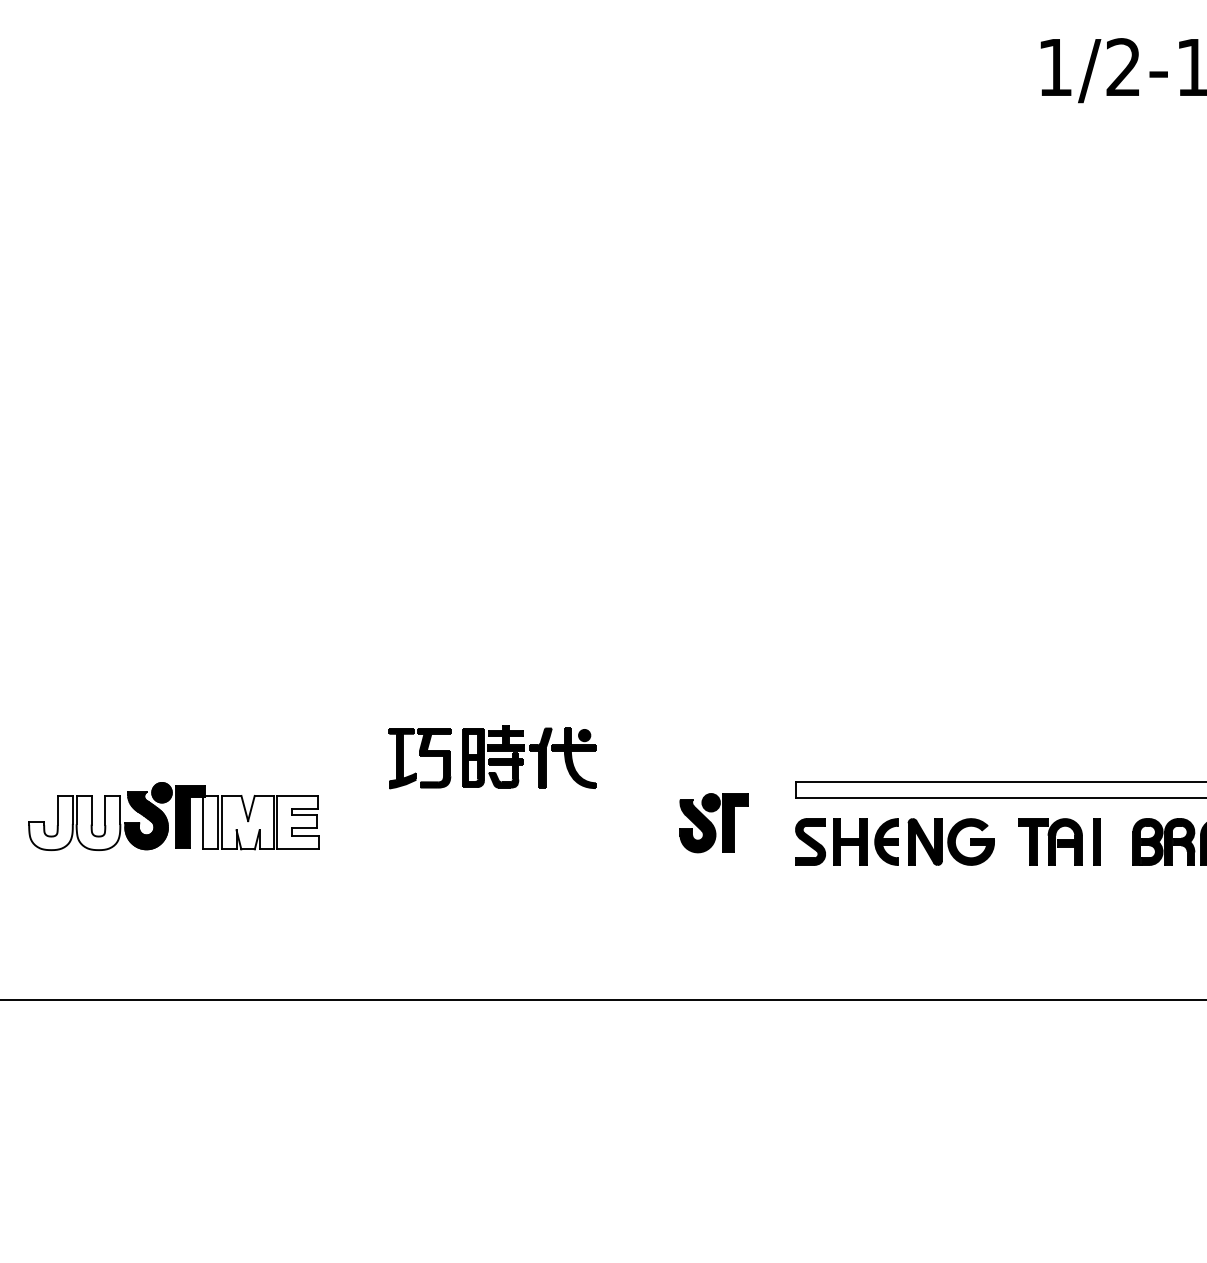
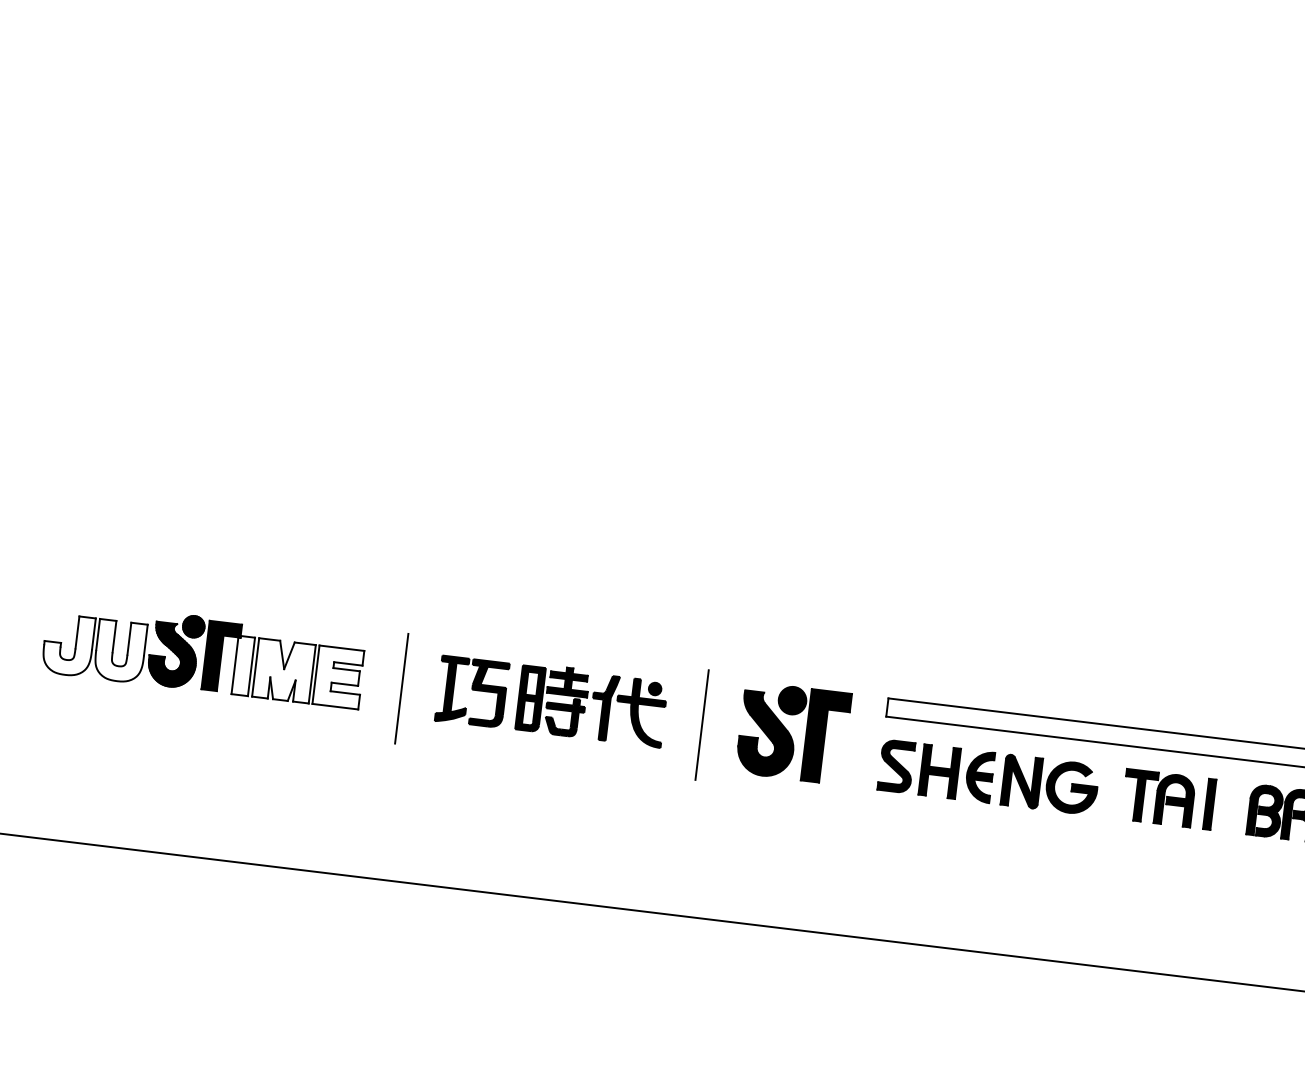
part: (492, 757) -> (551, 700), moved
part: (714, 822) -> (793, 732), size x1.43
line: (356, 825) -> (402, 688), added
line: (630, 825) -> (701, 724), added

